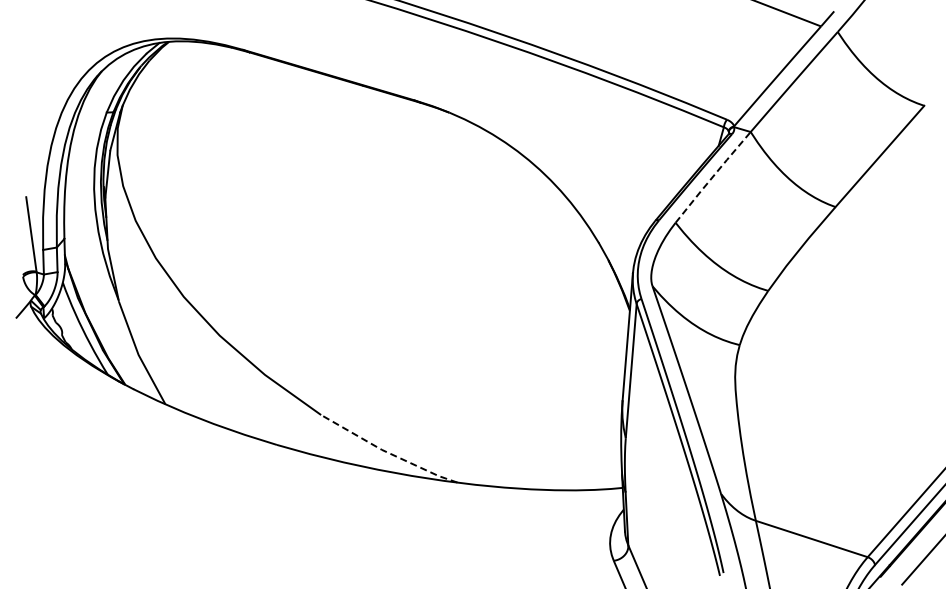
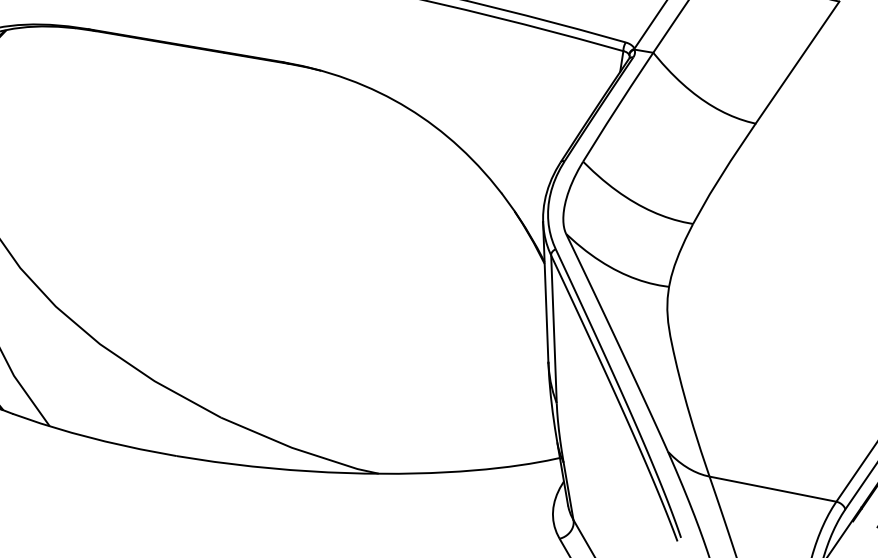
line: (713, 176) -> (618, 106), dashed -> solid
line: (387, 452) -> (298, 449), dashed -> solid

